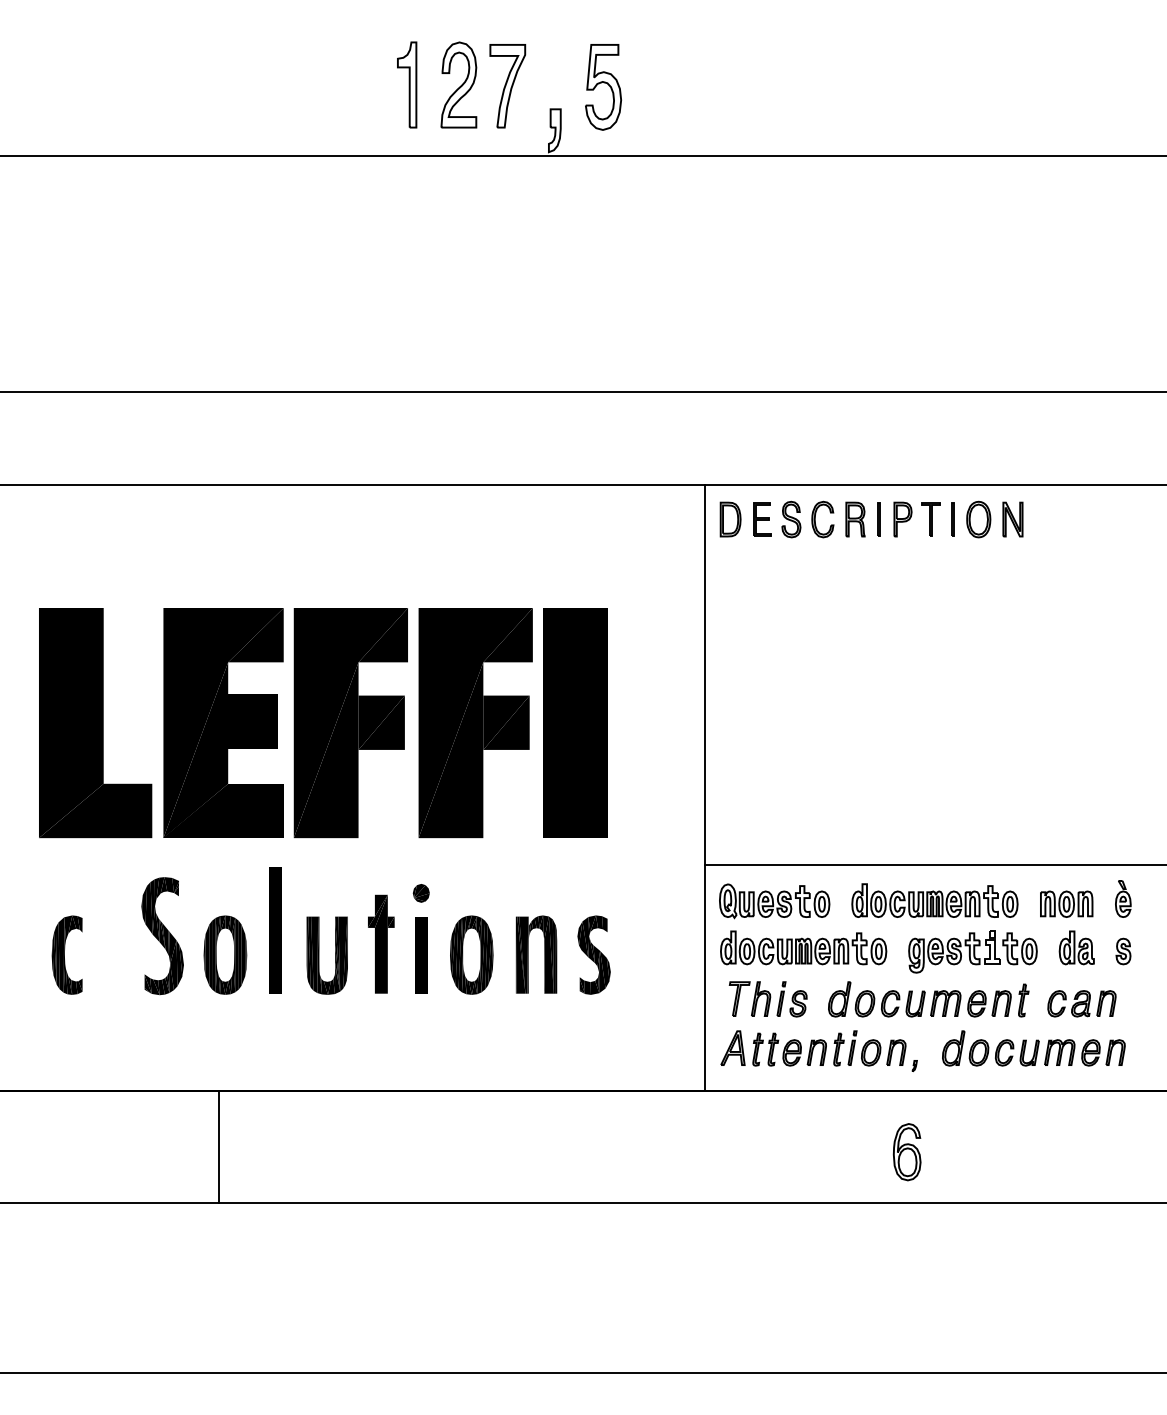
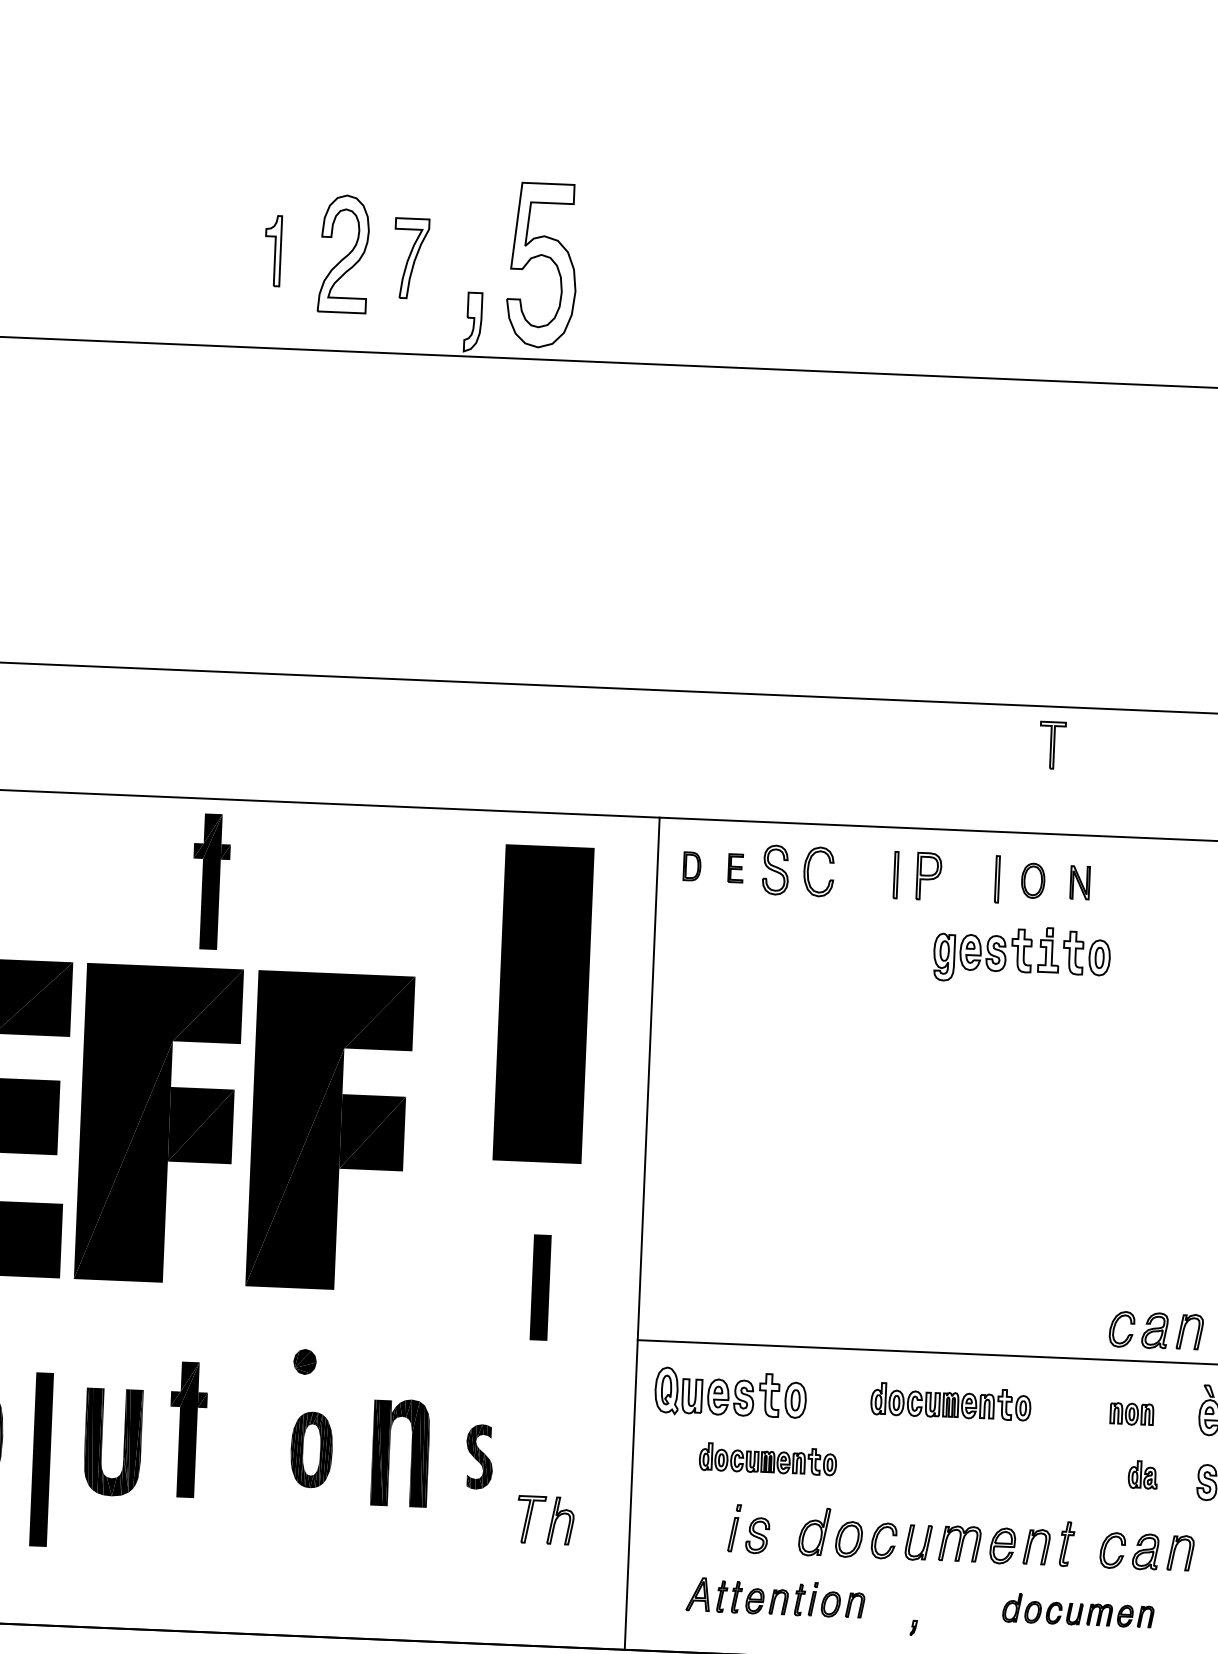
part: (407, 84) -> (273, 250), size x0.6
part: (507, 86) -> (410, 258), size x0.7
part: (603, 87) -> (542, 265), size x1.4
part: (730, 519) -> (692, 866), size x0.6
part: (762, 519) -> (736, 868), size x0.6
part: (855, 519) -> (863, 873), removed
part: (930, 519) -> (1052, 745), moved
part: (978, 519) -> (1032, 880), size x0.7
part: (1012, 519) -> (1079, 882), size x0.7
part: (381, 544) -> (211, 880), added
part: (575, 722) -> (543, 1003), moved
part: (1081, 842) -> (1155, 1330), added
part: (420, 893) -> (303, 1362), moved
part: (934, 900) -> (950, 1401), size x0.7
part: (1066, 903) -> (1131, 1413), size x0.6
part: (275, 930) -> (41, 1459), moved
part: (803, 947) -> (767, 1458), size x0.6
part: (1076, 947) -> (1142, 1474), size x0.6
part: (972, 951) -> (1021, 954), moved
part: (471, 954) -> (311, 1449), size x0.7
part: (593, 954) -> (478, 1456), size x0.6
part: (421, 955) -> (540, 1288), moved
part: (749, 998) -> (545, 1519), moved
part: (813, 1048) -> (775, 1597), size x0.7
part: (1033, 1048) -> (1077, 1610), size x0.6

